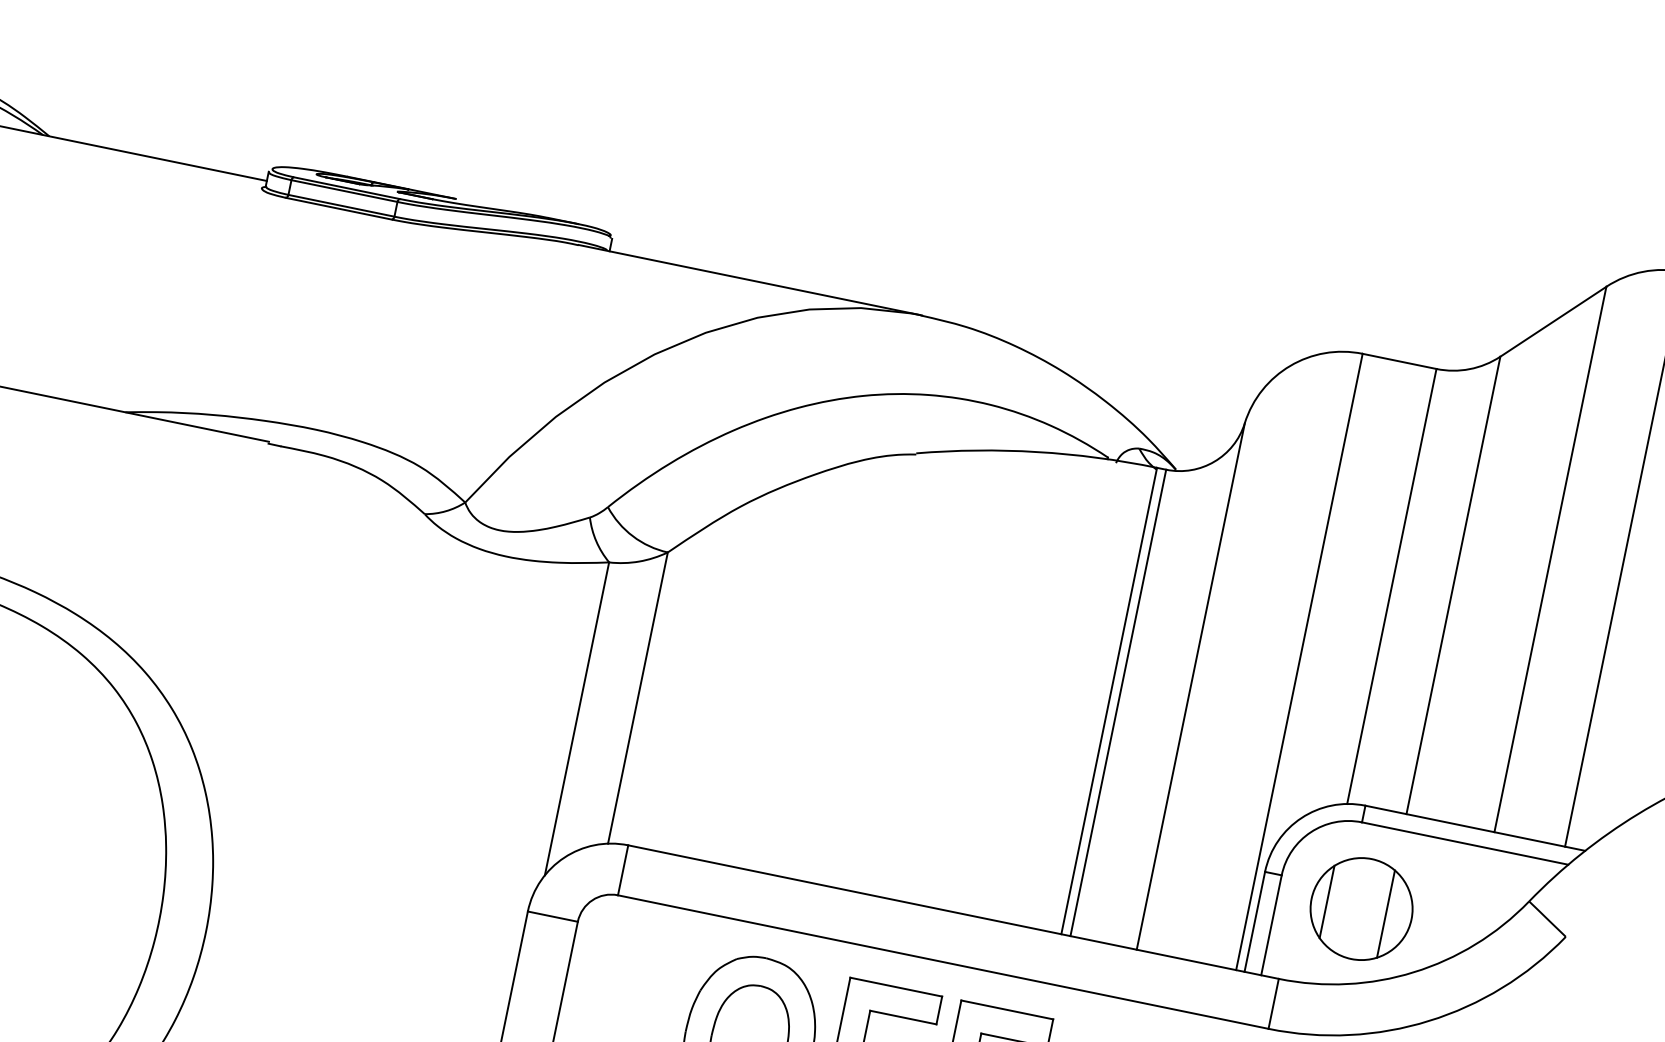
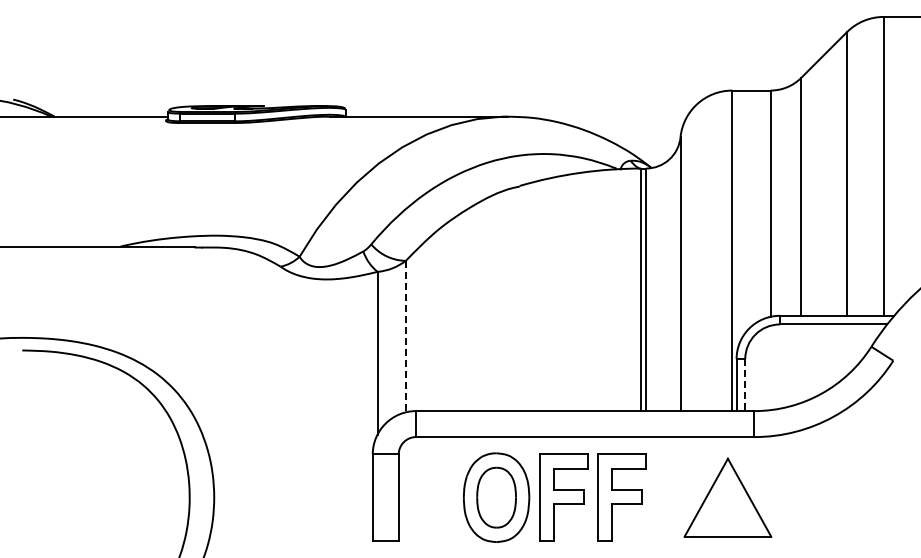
line: (637, 697) -> (405, 336), solid -> dashed
part: (1361, 908) -> (788, 367), removed
line: (1271, 926) -> (745, 385), solid -> dashed

